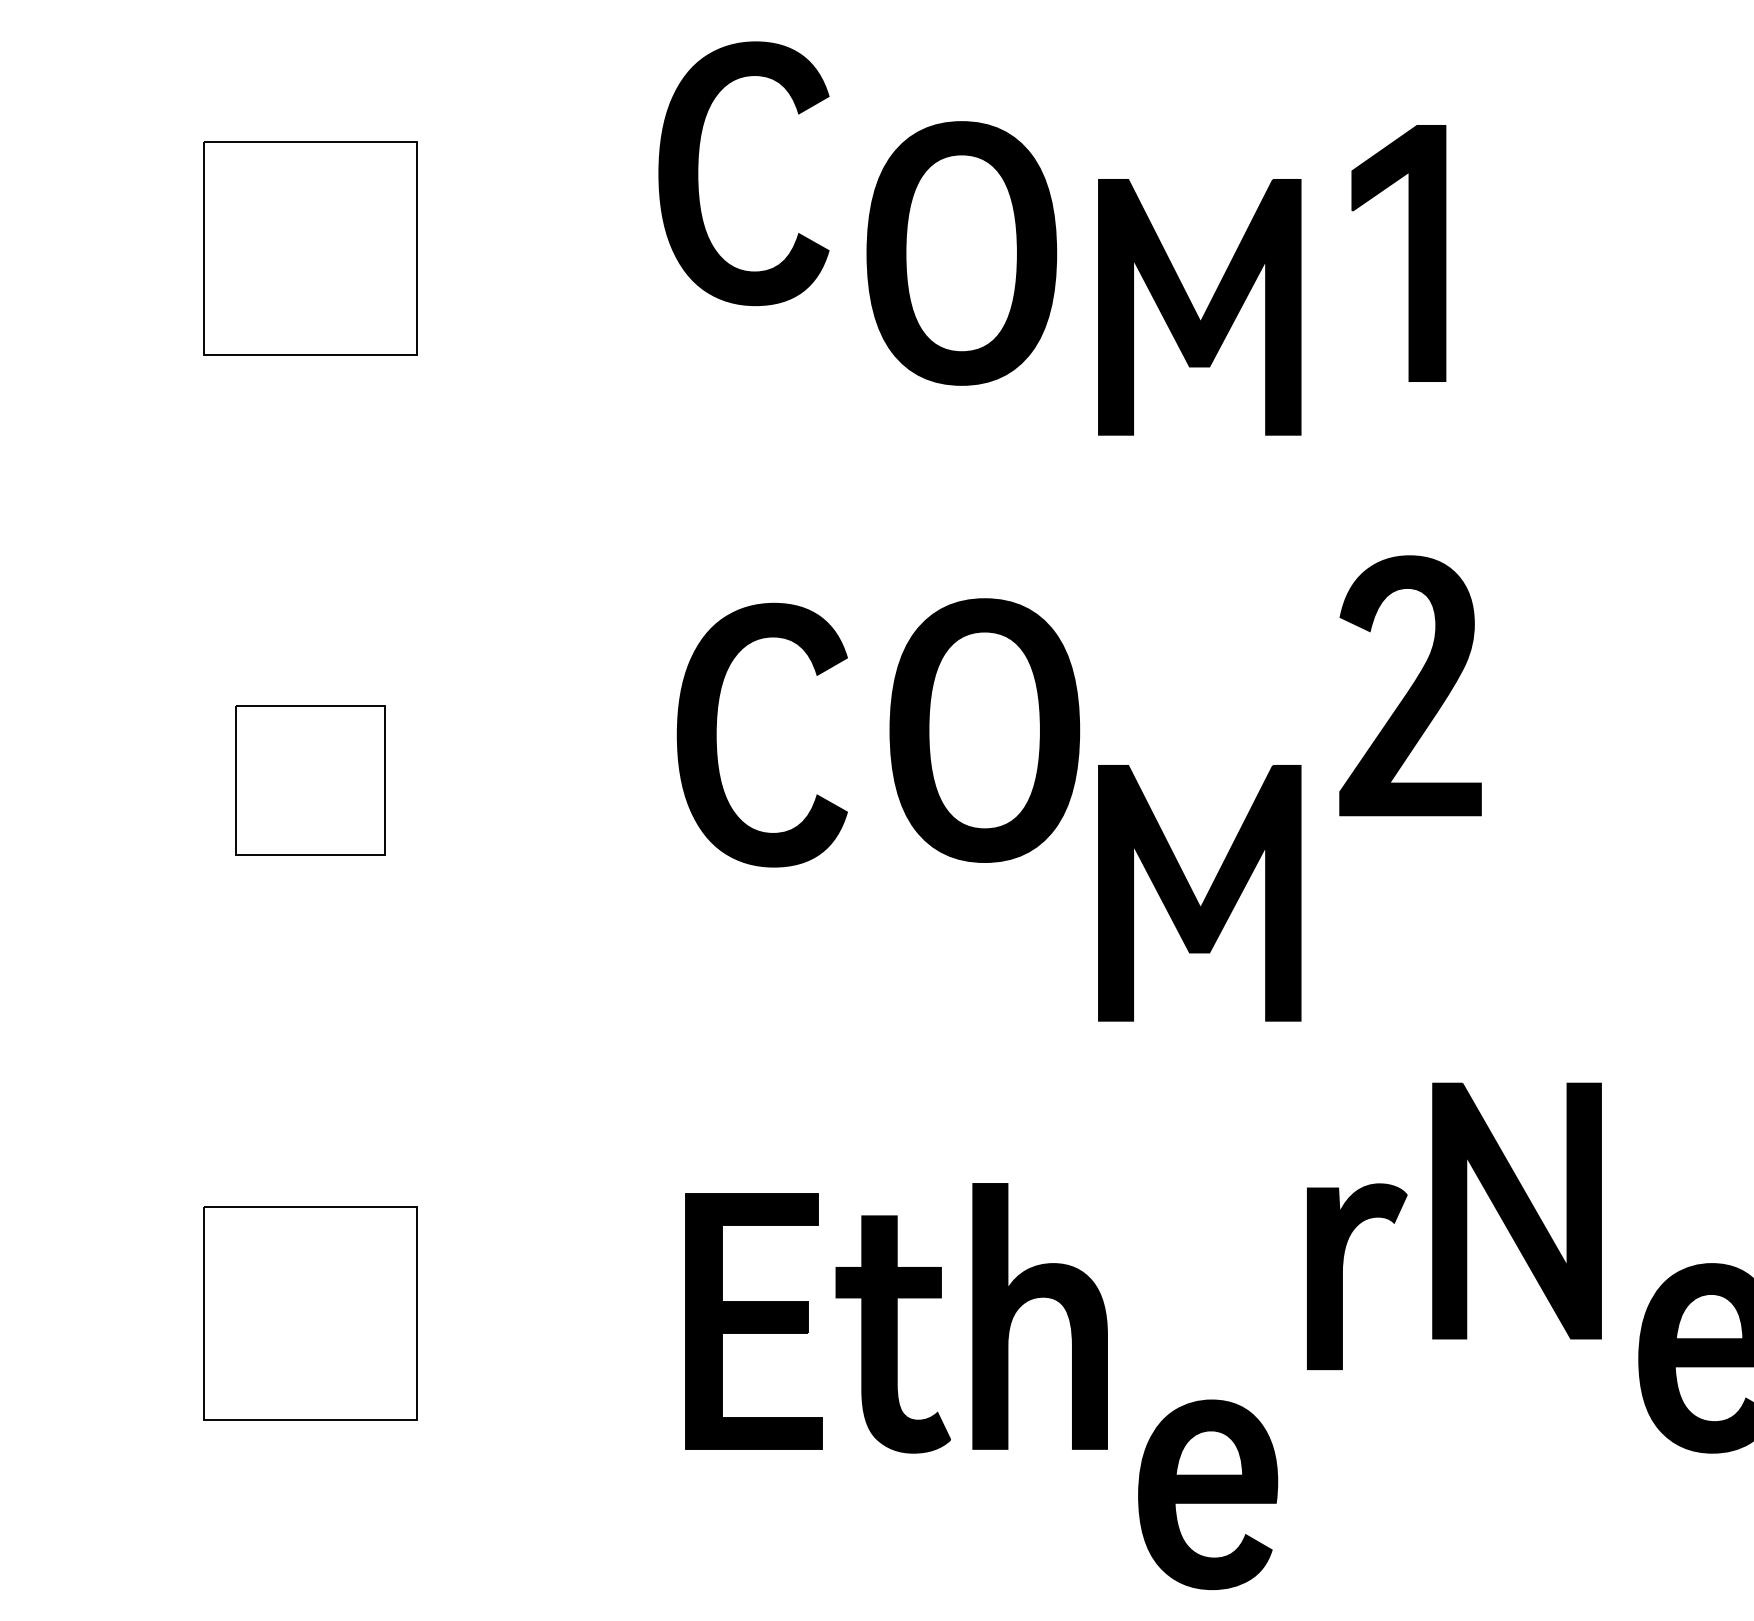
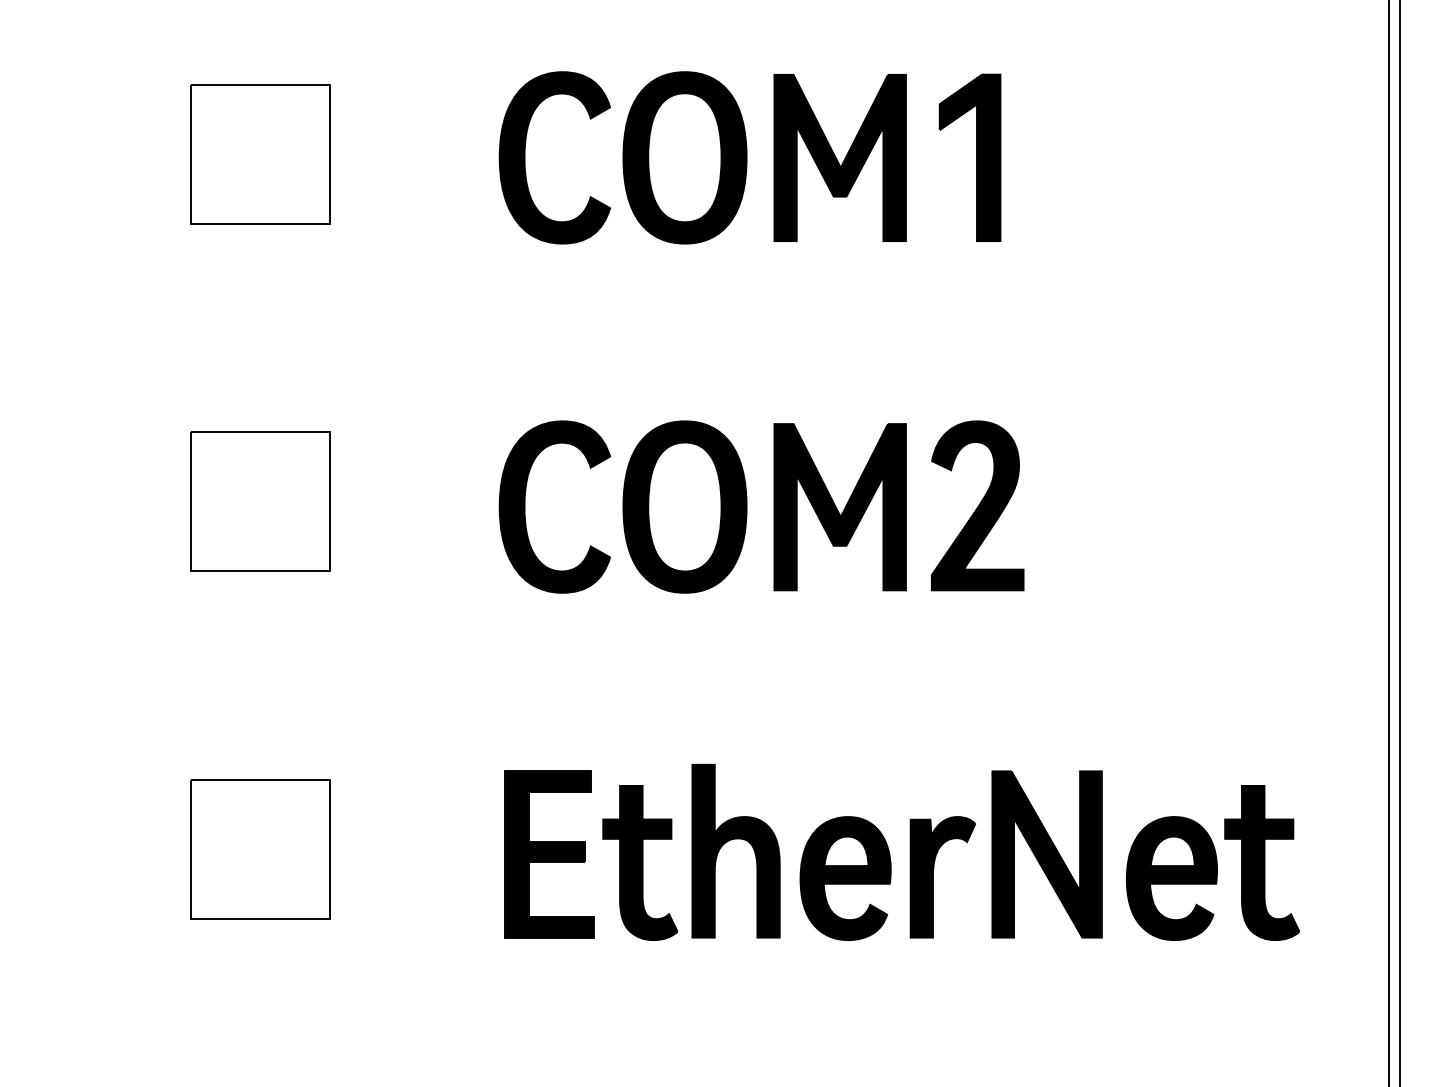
part: (698, 173) -> (525, 157), moved
part: (1198, 306) -> (839, 157), moved
part: (1410, 685) -> (977, 505), moved
part: (984, 729) -> (684, 506), moved
part: (717, 734) -> (525, 506), moved
part: (311, 780) -> (260, 501), size x1.43
part: (1198, 893) -> (839, 507), moved
part: (1516, 1211) -> (1046, 854), moved
part: (1342, 1277) -> (933, 877), moved
part: (1207, 1494) -> (845, 878), moved

